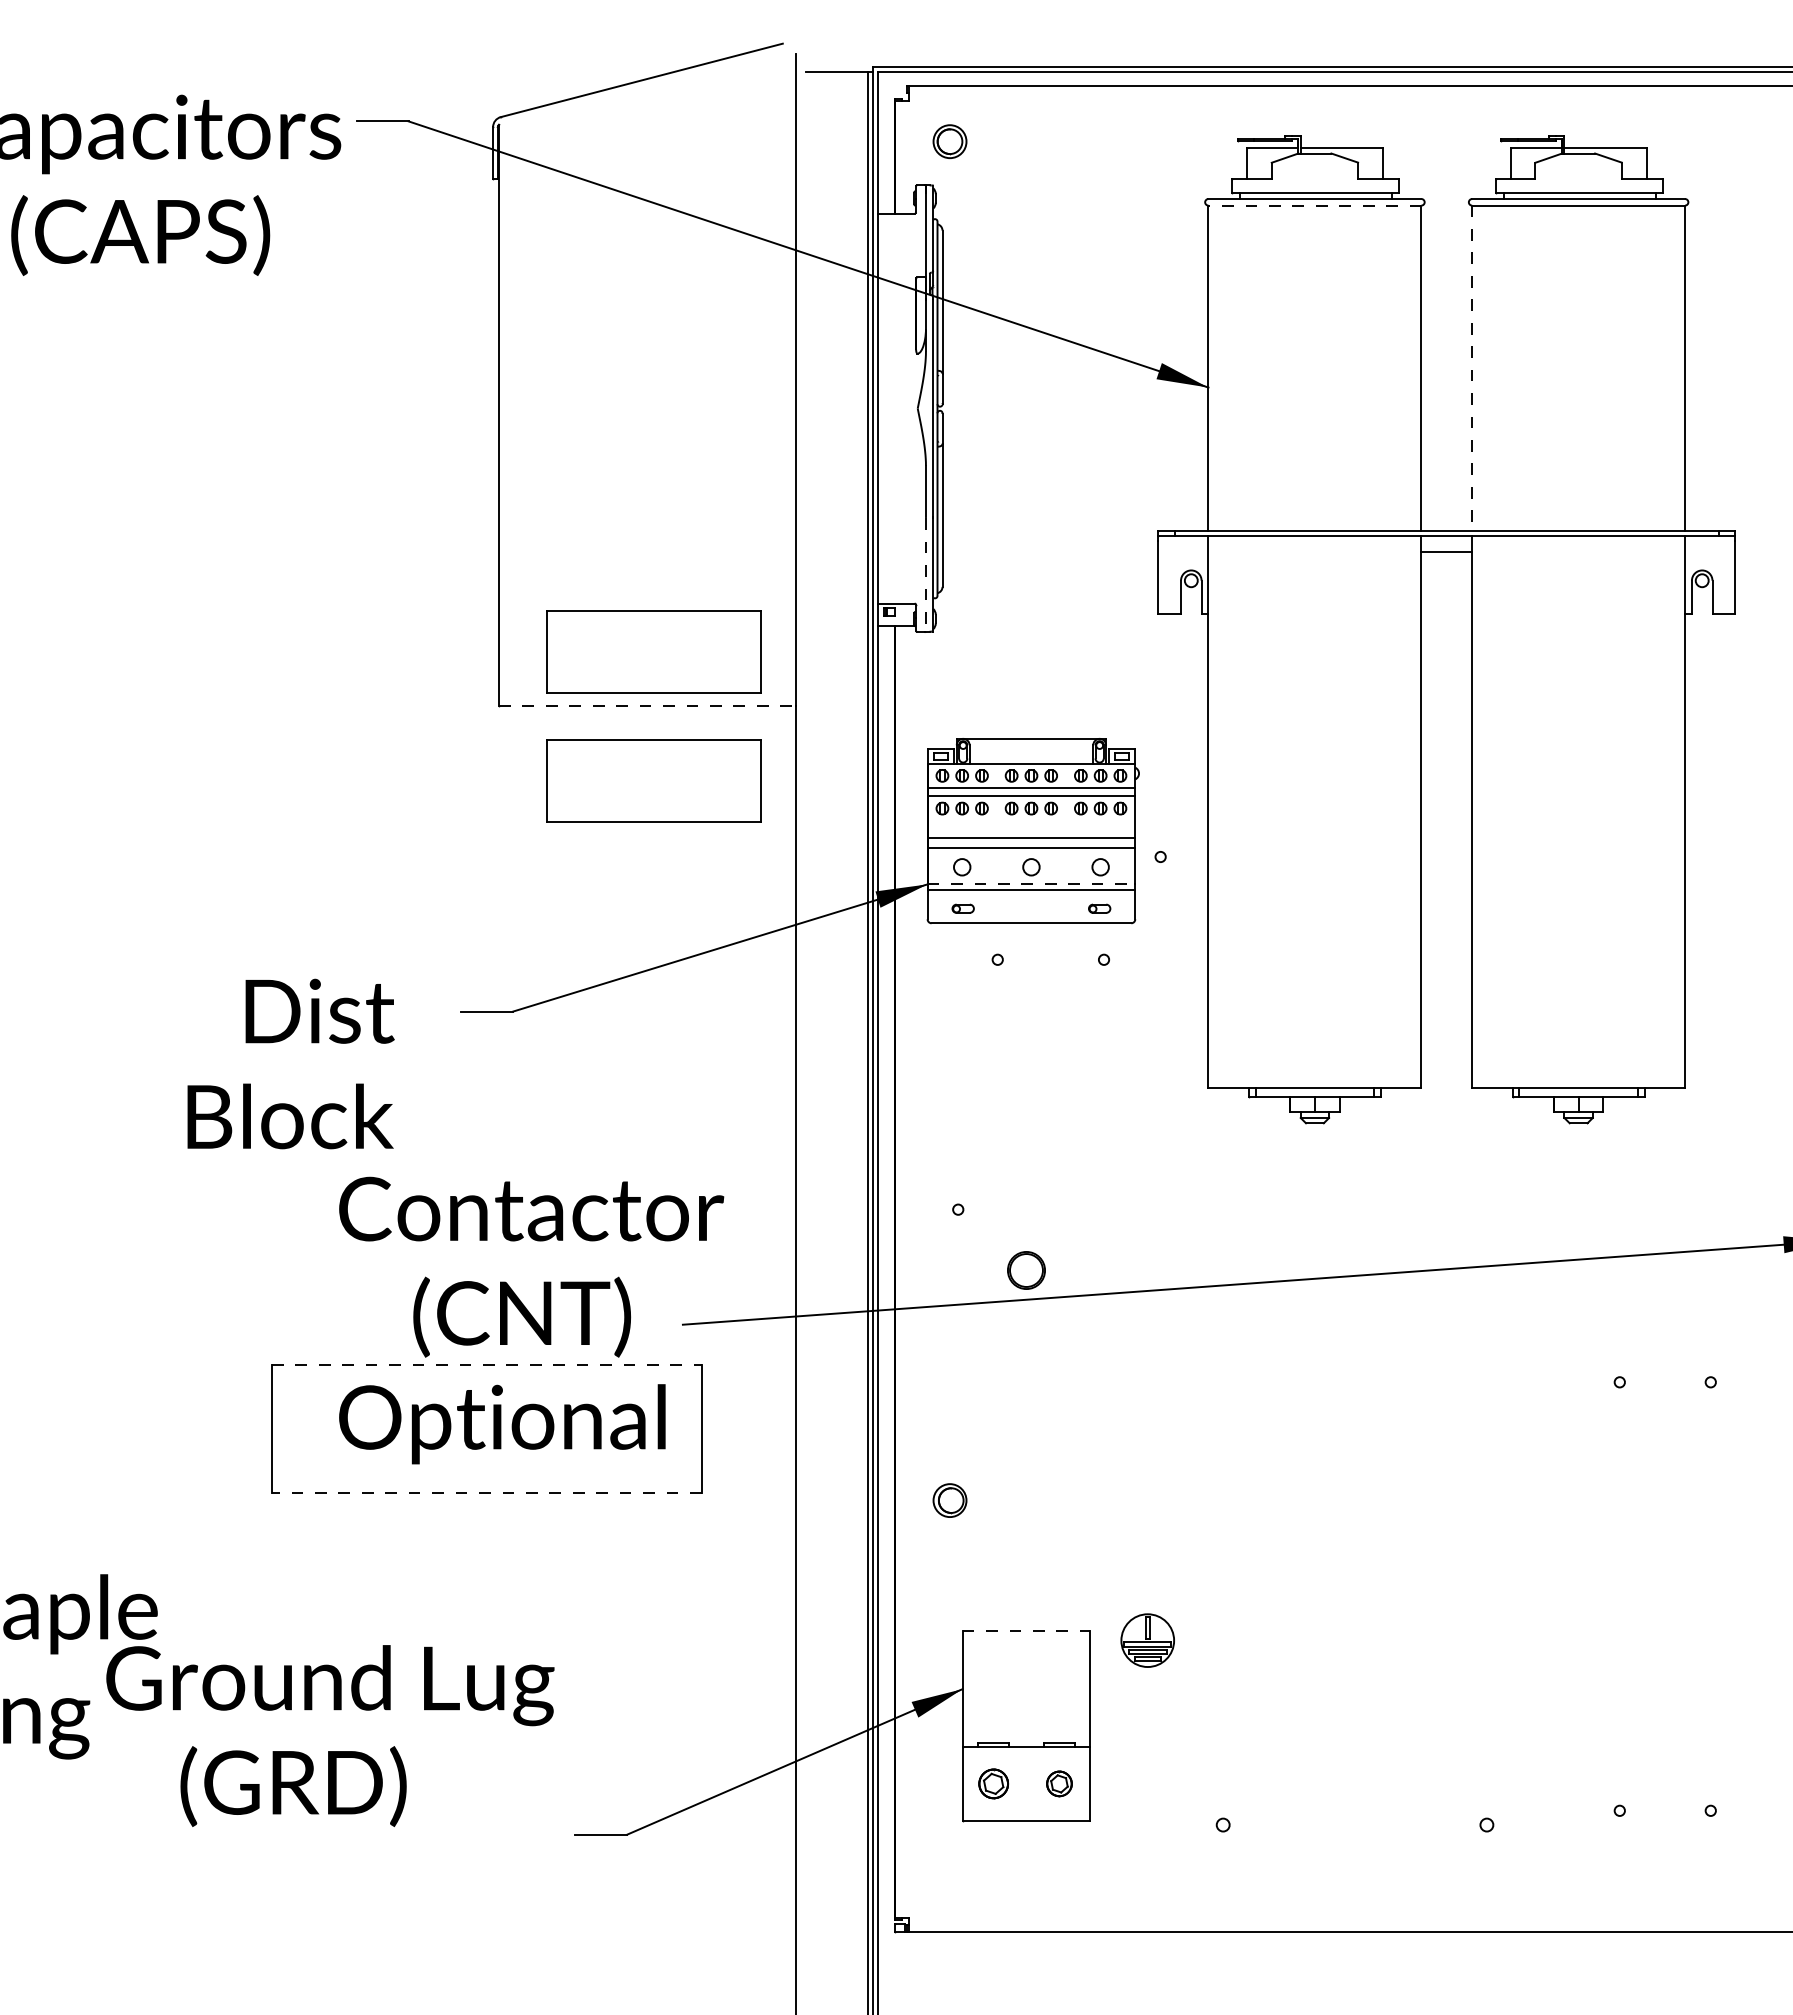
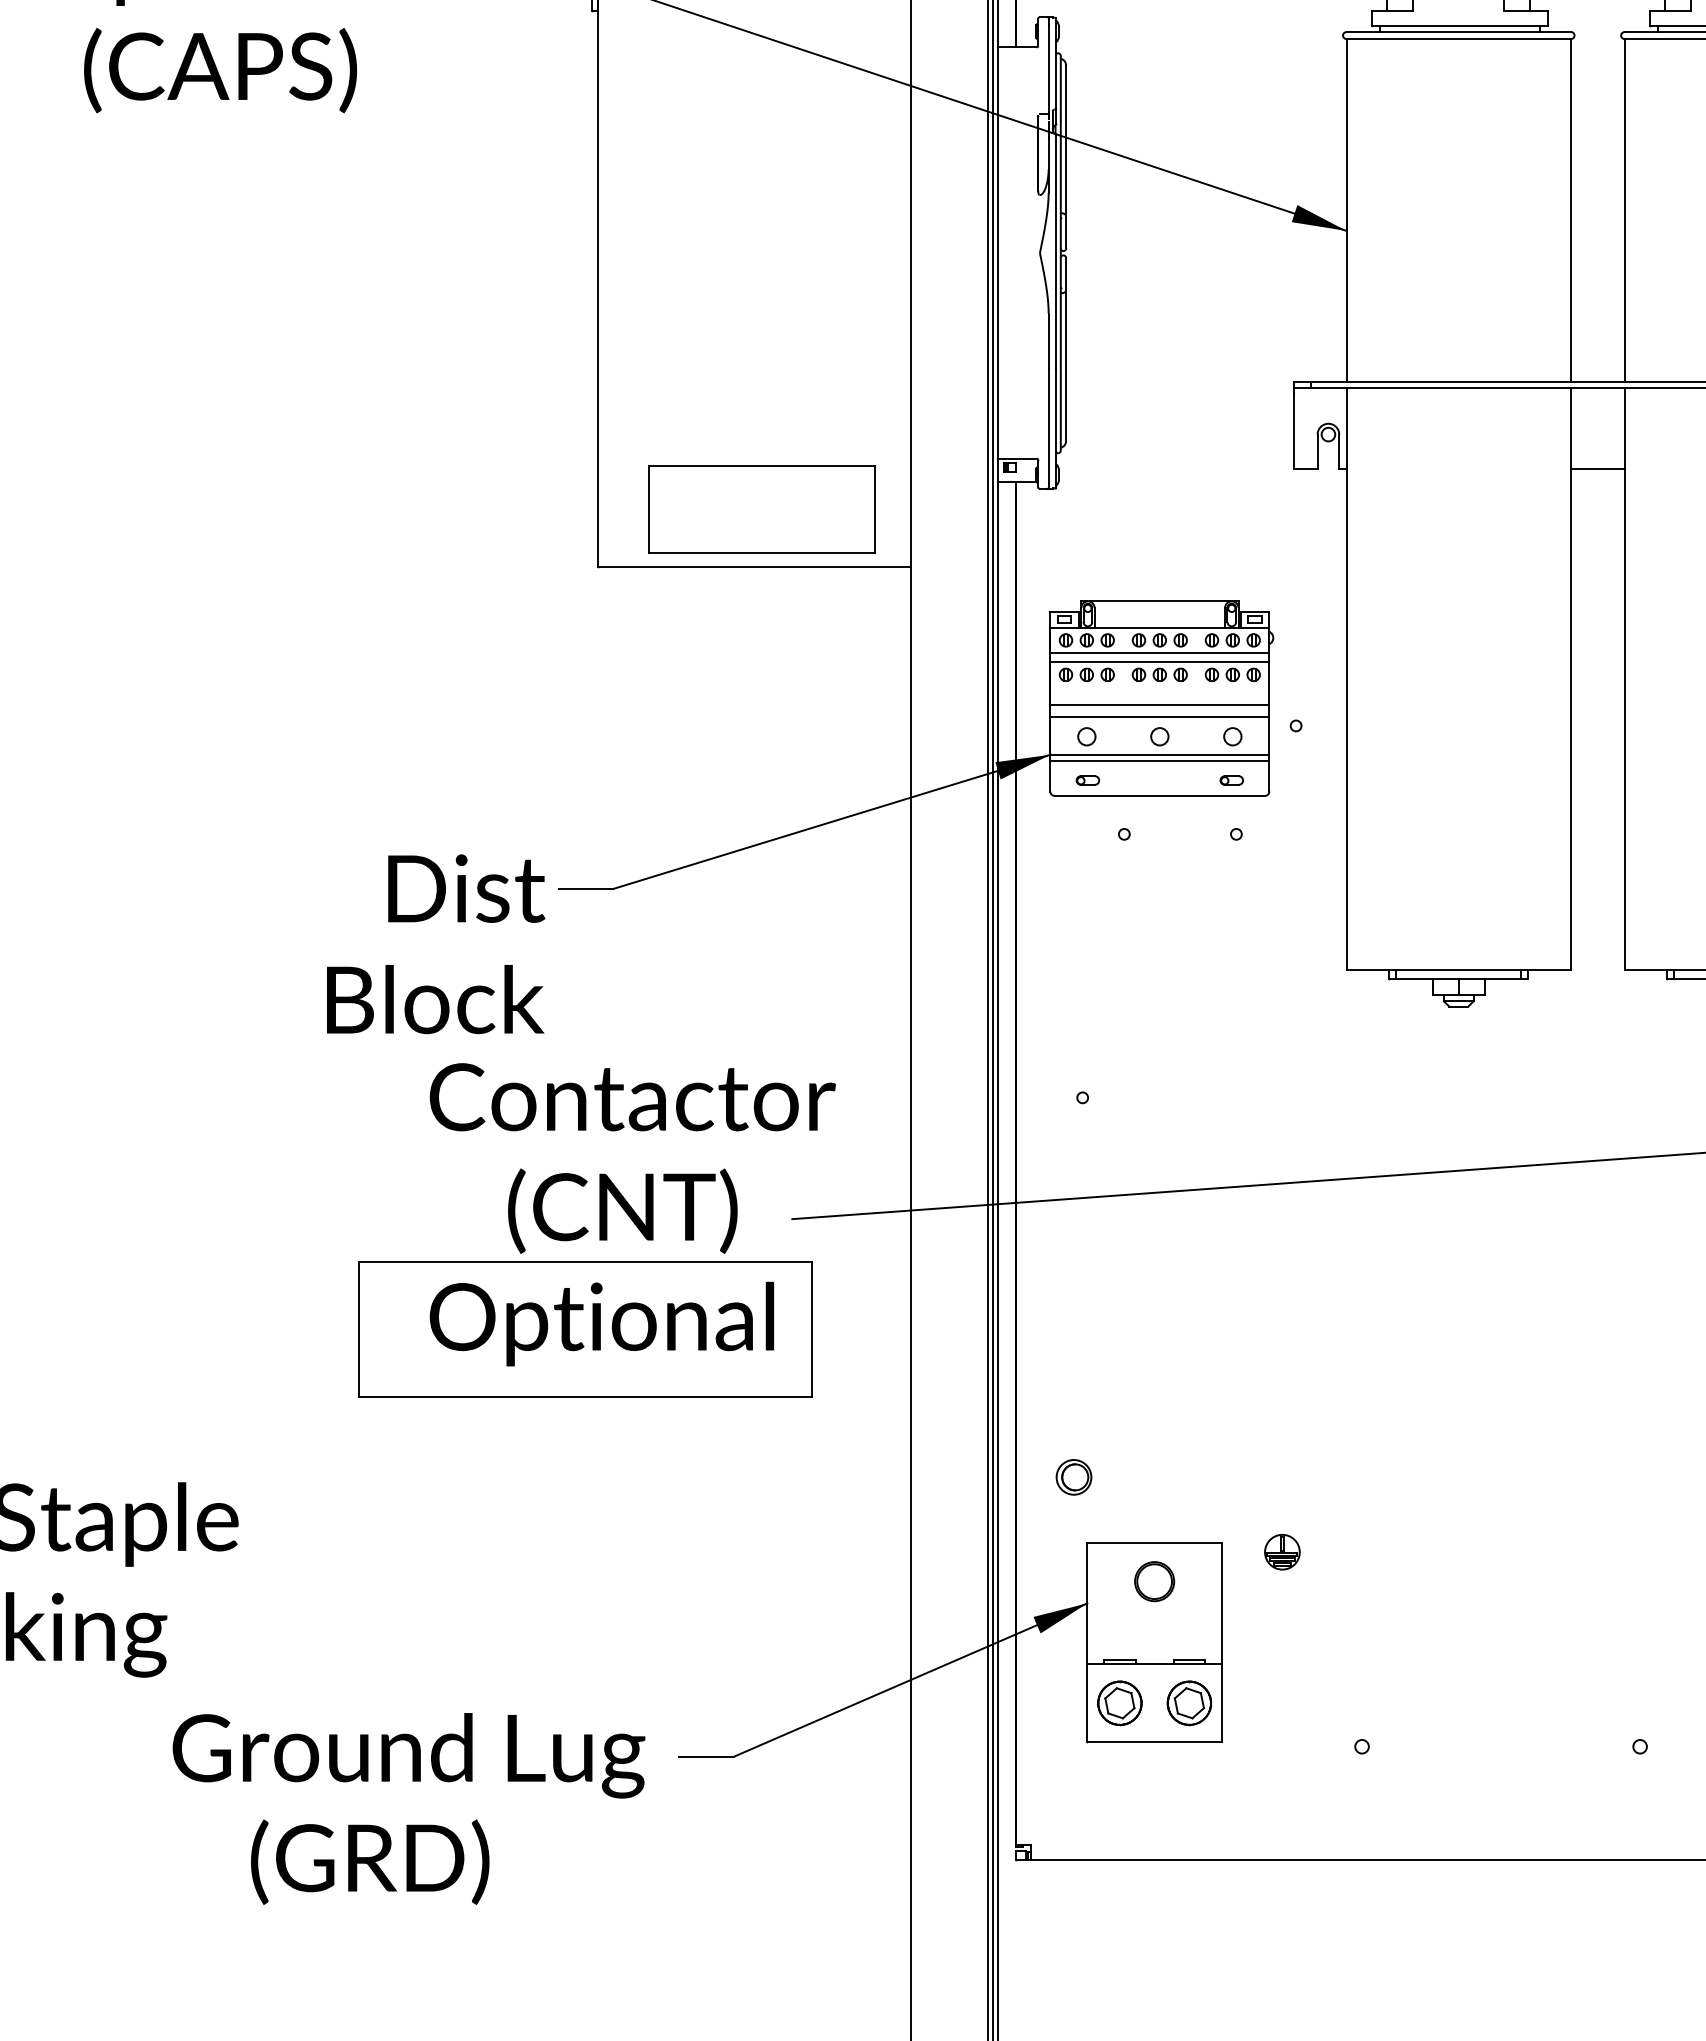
line: (1314, 205) -> (1458, 38), dashed -> solid
line: (1472, 368) -> (1624, 210), dashed -> solid
line: (1446, 551) -> (1597, 469), moved
line: (925, 575) -> (1048, 429), dashed -> solid
line: (647, 705) -> (754, 566), dashed -> solid
part: (653, 780) -> (761, 645), removed
line: (1031, 884) -> (1159, 754), dashed -> solid
text: (290, 1063) -> (435, 943), moved
part: (1026, 1270) -> (1154, 1581), moved
line: (486, 1364) -> (585, 1261), dashed -> solid
line: (486, 1493) -> (585, 1397), dashed -> solid
part: (949, 1500) -> (1073, 1477), moved
line: (1026, 1631) -> (1154, 1542), dashed -> solid
part: (1147, 1640) -> (1282, 1552), size x0.62
text: (330, 1735) -> (409, 1808), moved
part: (993, 1783) -> (1119, 1702), size x1.43
part: (1059, 1783) -> (1189, 1702), size x1.67

